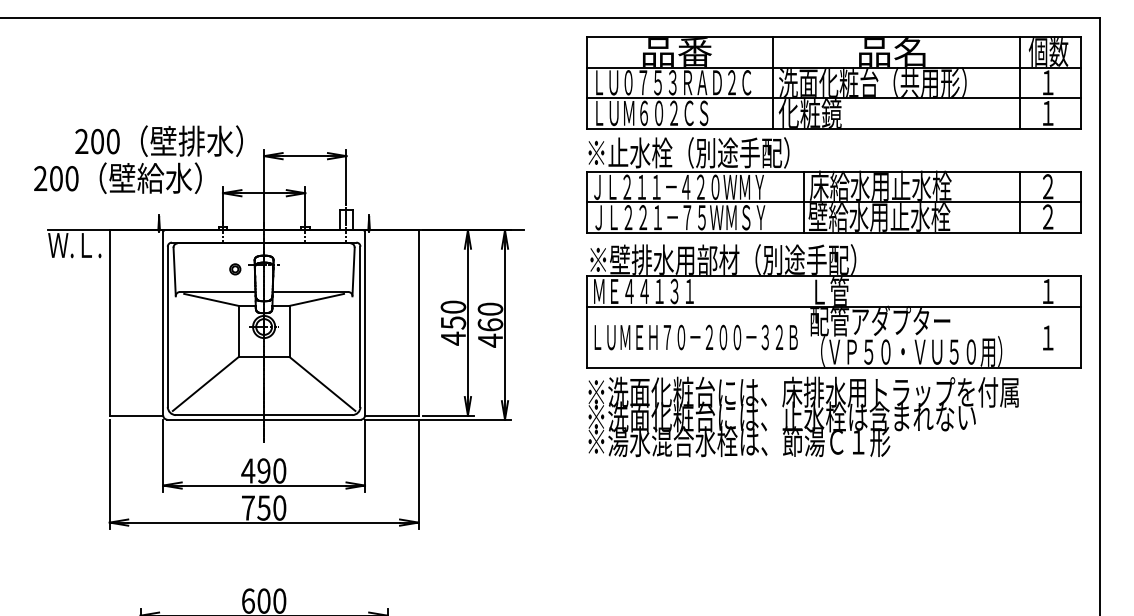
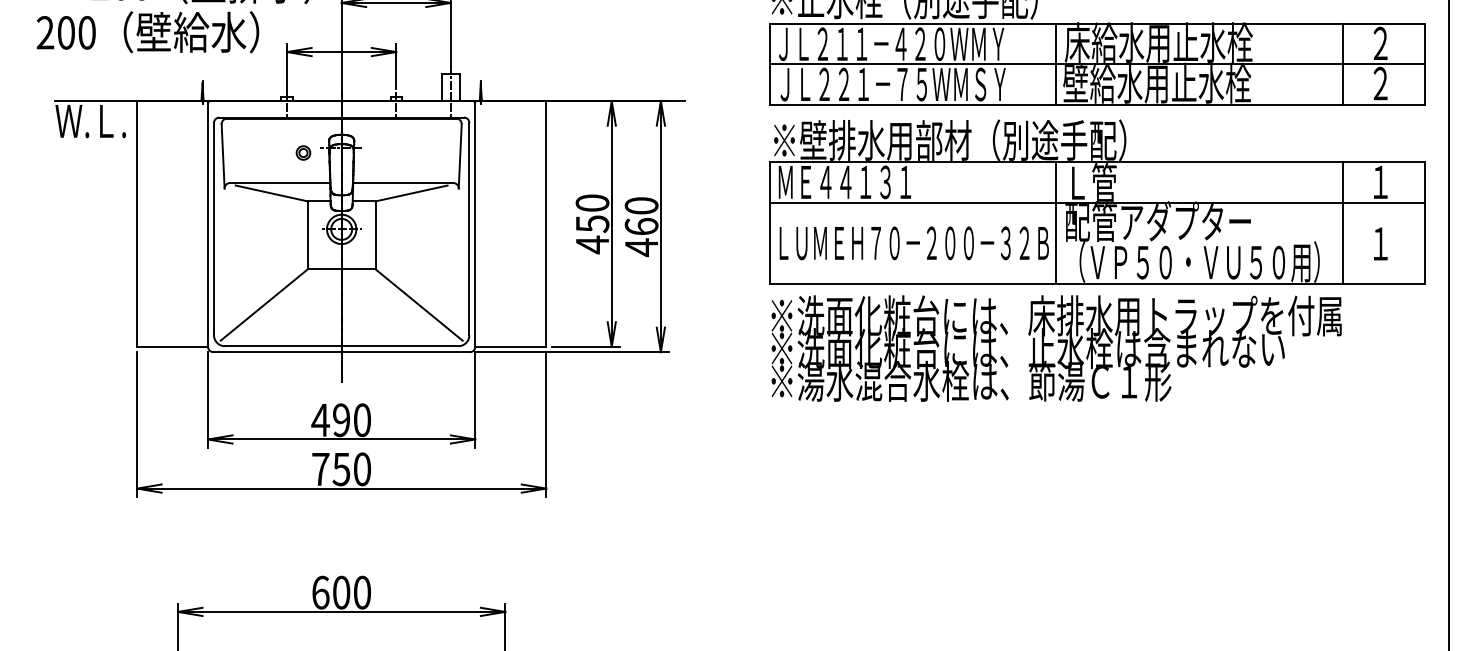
line: (803, 321) -> (1056, 222), added
line: (1019, 321) -> (1342, 222), added

